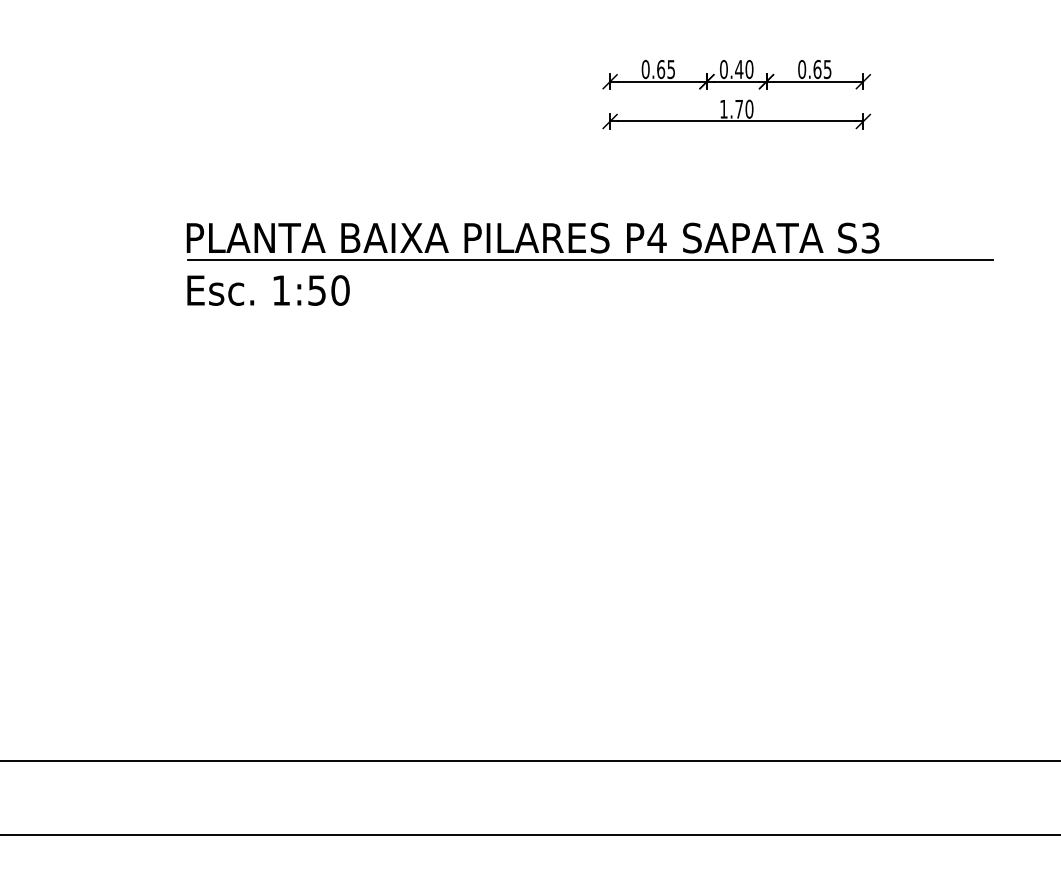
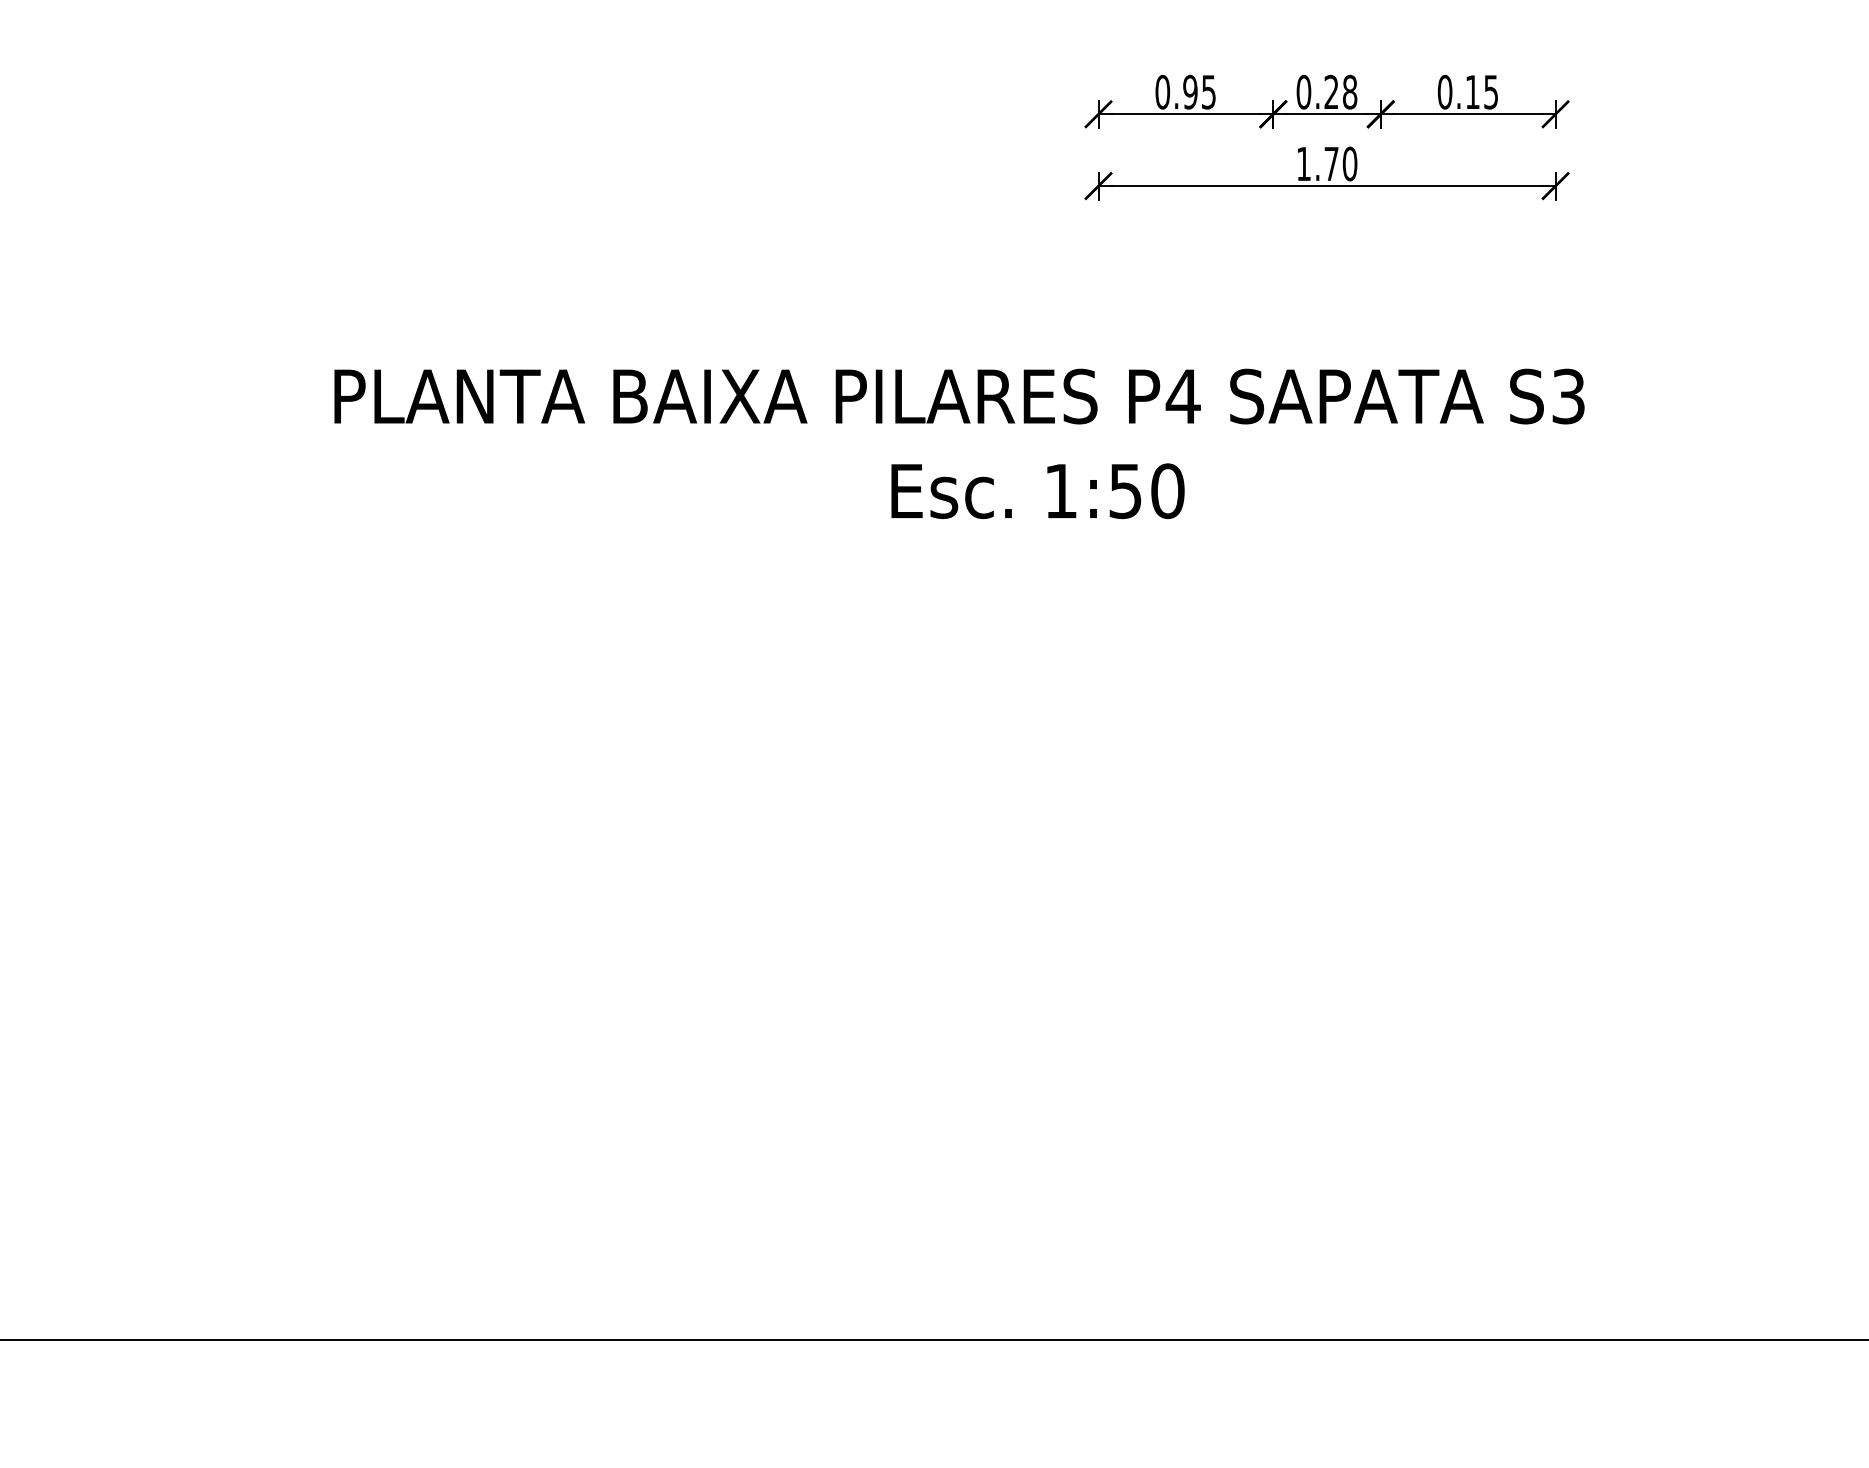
text: (744, 68) -> (1341, 90), 0.40 -> 0.28
text: (661, 69) -> (1191, 92), 0.65 -> 0.95
text: (817, 69) -> (1472, 92), 0.65 -> 0.15
line: (589, 259) -> (1061, 435), removed
text: (268, 290) -> (1037, 491), moved

